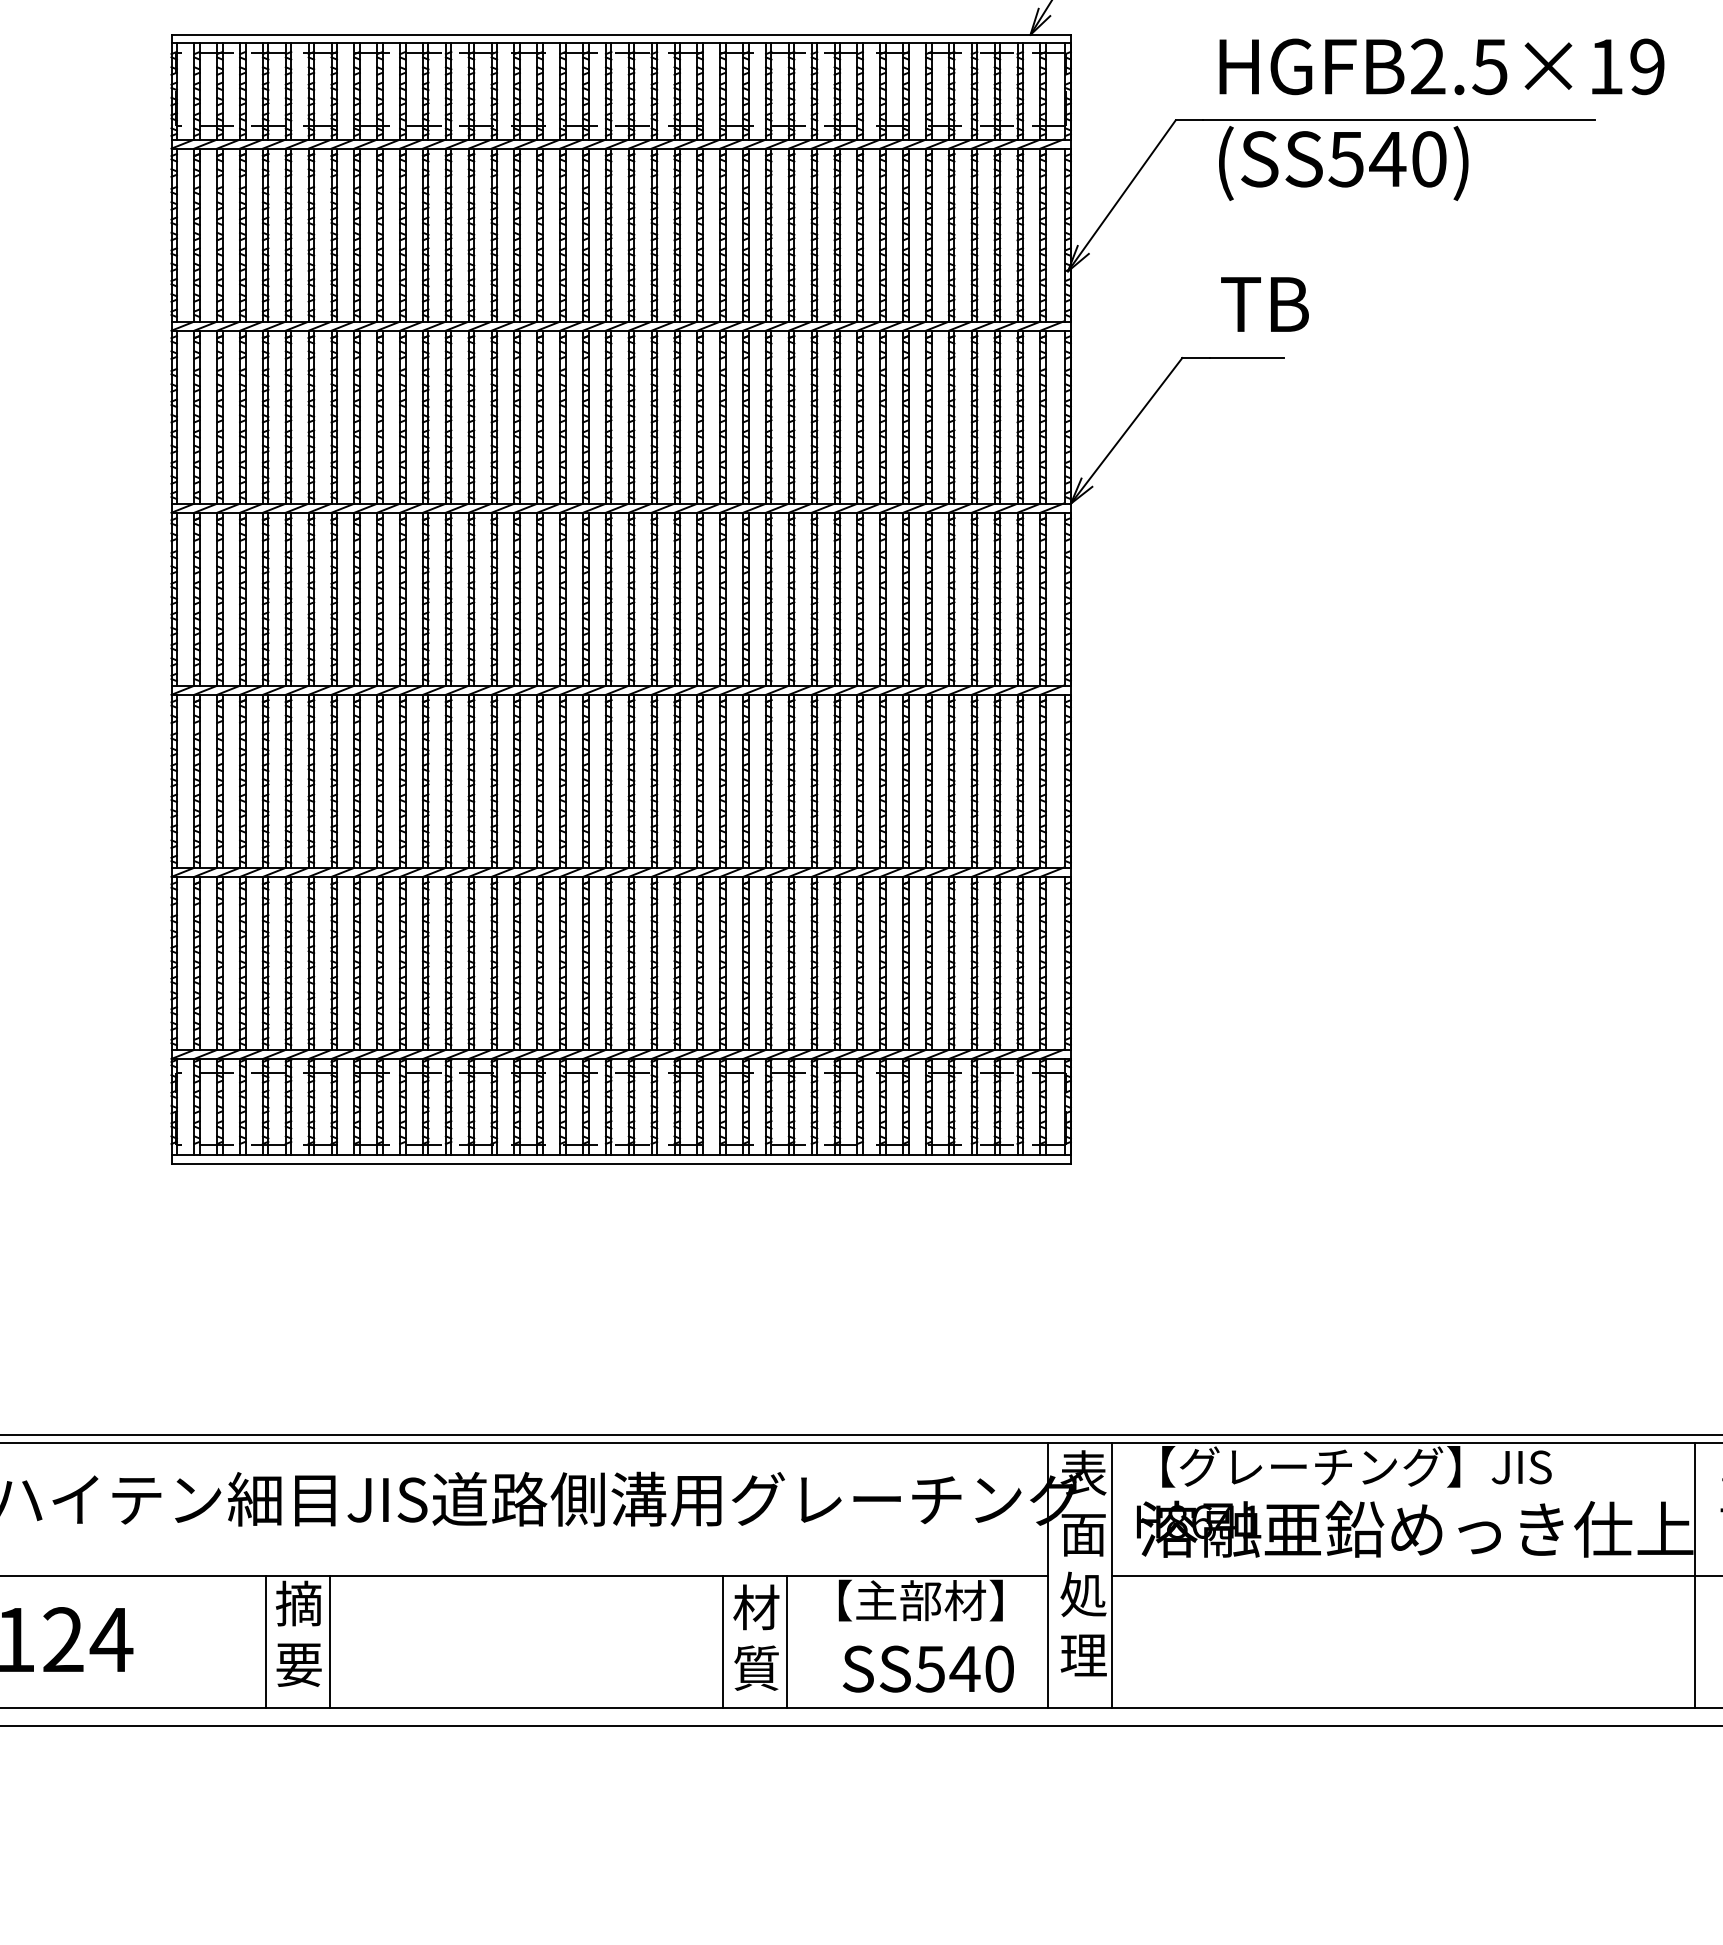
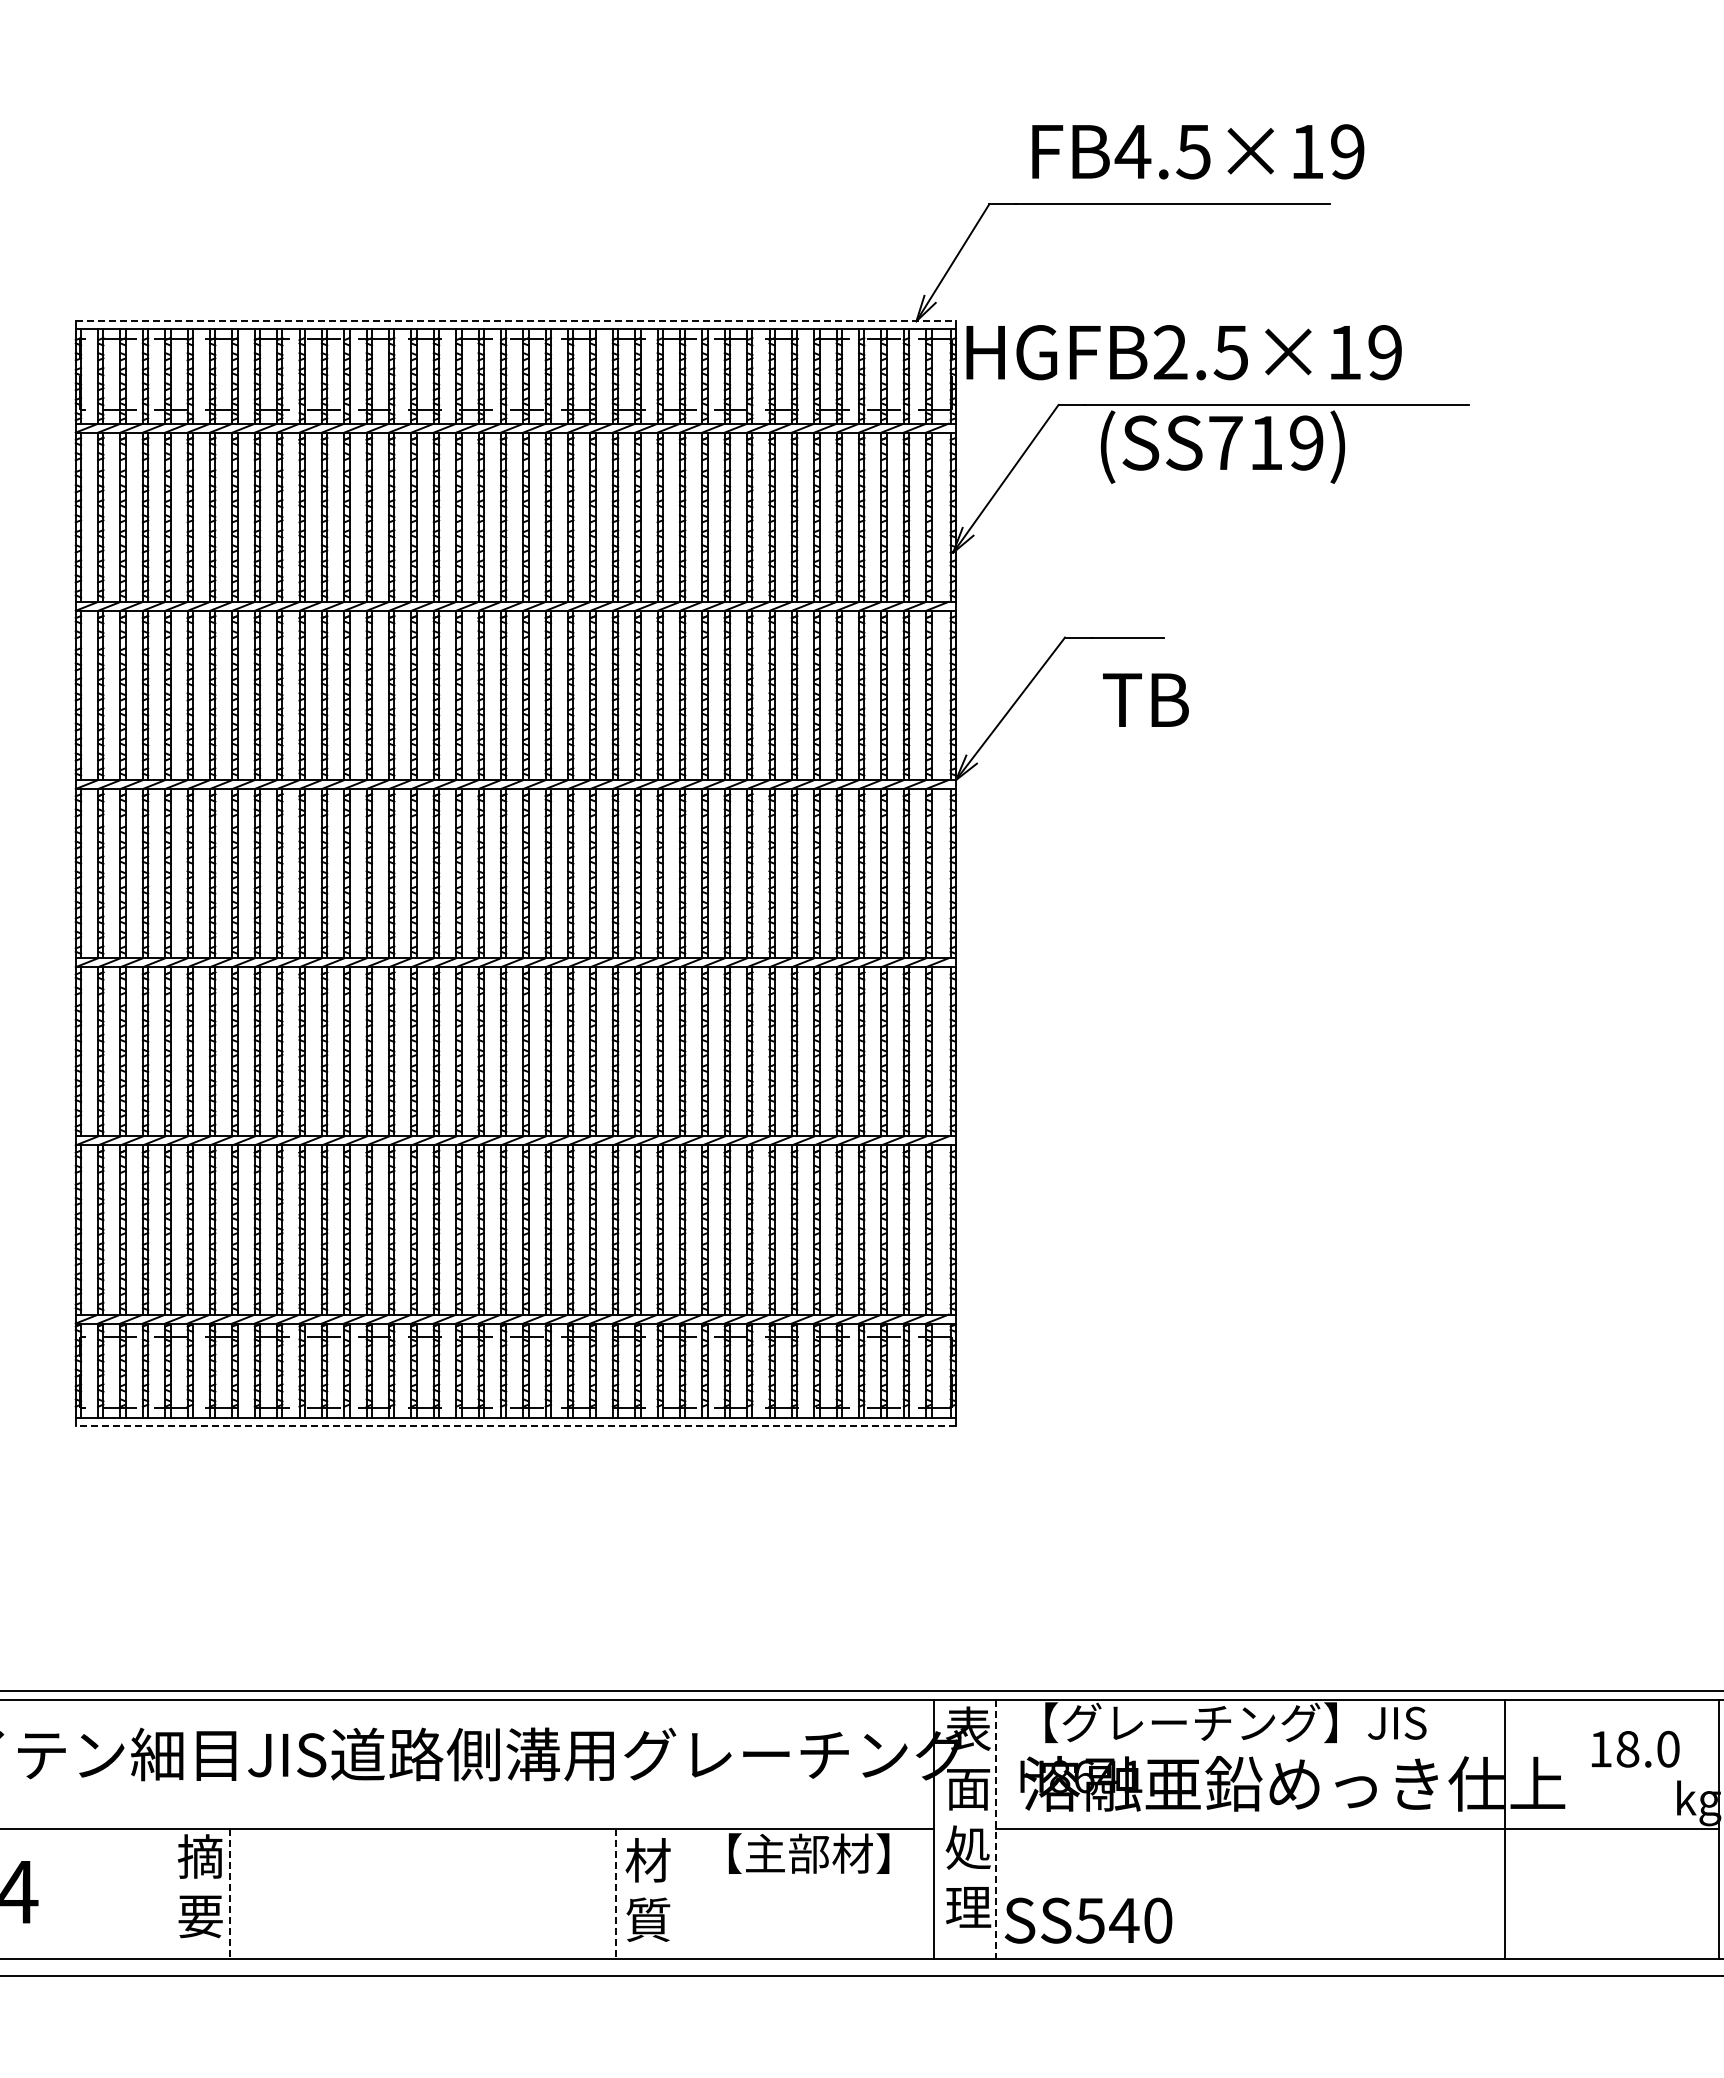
line: (621, 35) -> (516, 321), solid -> dashed
text: (1441, 66) -> (1183, 352), moved
text: (1387, 158) -> (1265, 442), (SS540) -> (SS719)
text: (1264, 303) -> (1145, 699), moved
line: (620, 1164) -> (515, 1426), solid -> dashed
line: (1694, 1574) -> (1504, 1828), moved
line: (1112, 1575) -> (996, 1829), solid -> dashed
line: (266, 1641) -> (168, 1893), removed
line: (329, 1641) -> (230, 1893), solid -> dashed
line: (723, 1641) -> (615, 1893), solid -> dashed
line: (786, 1641) -> (677, 1893), removed
text: (928, 1668) -> (1088, 1920), moved

